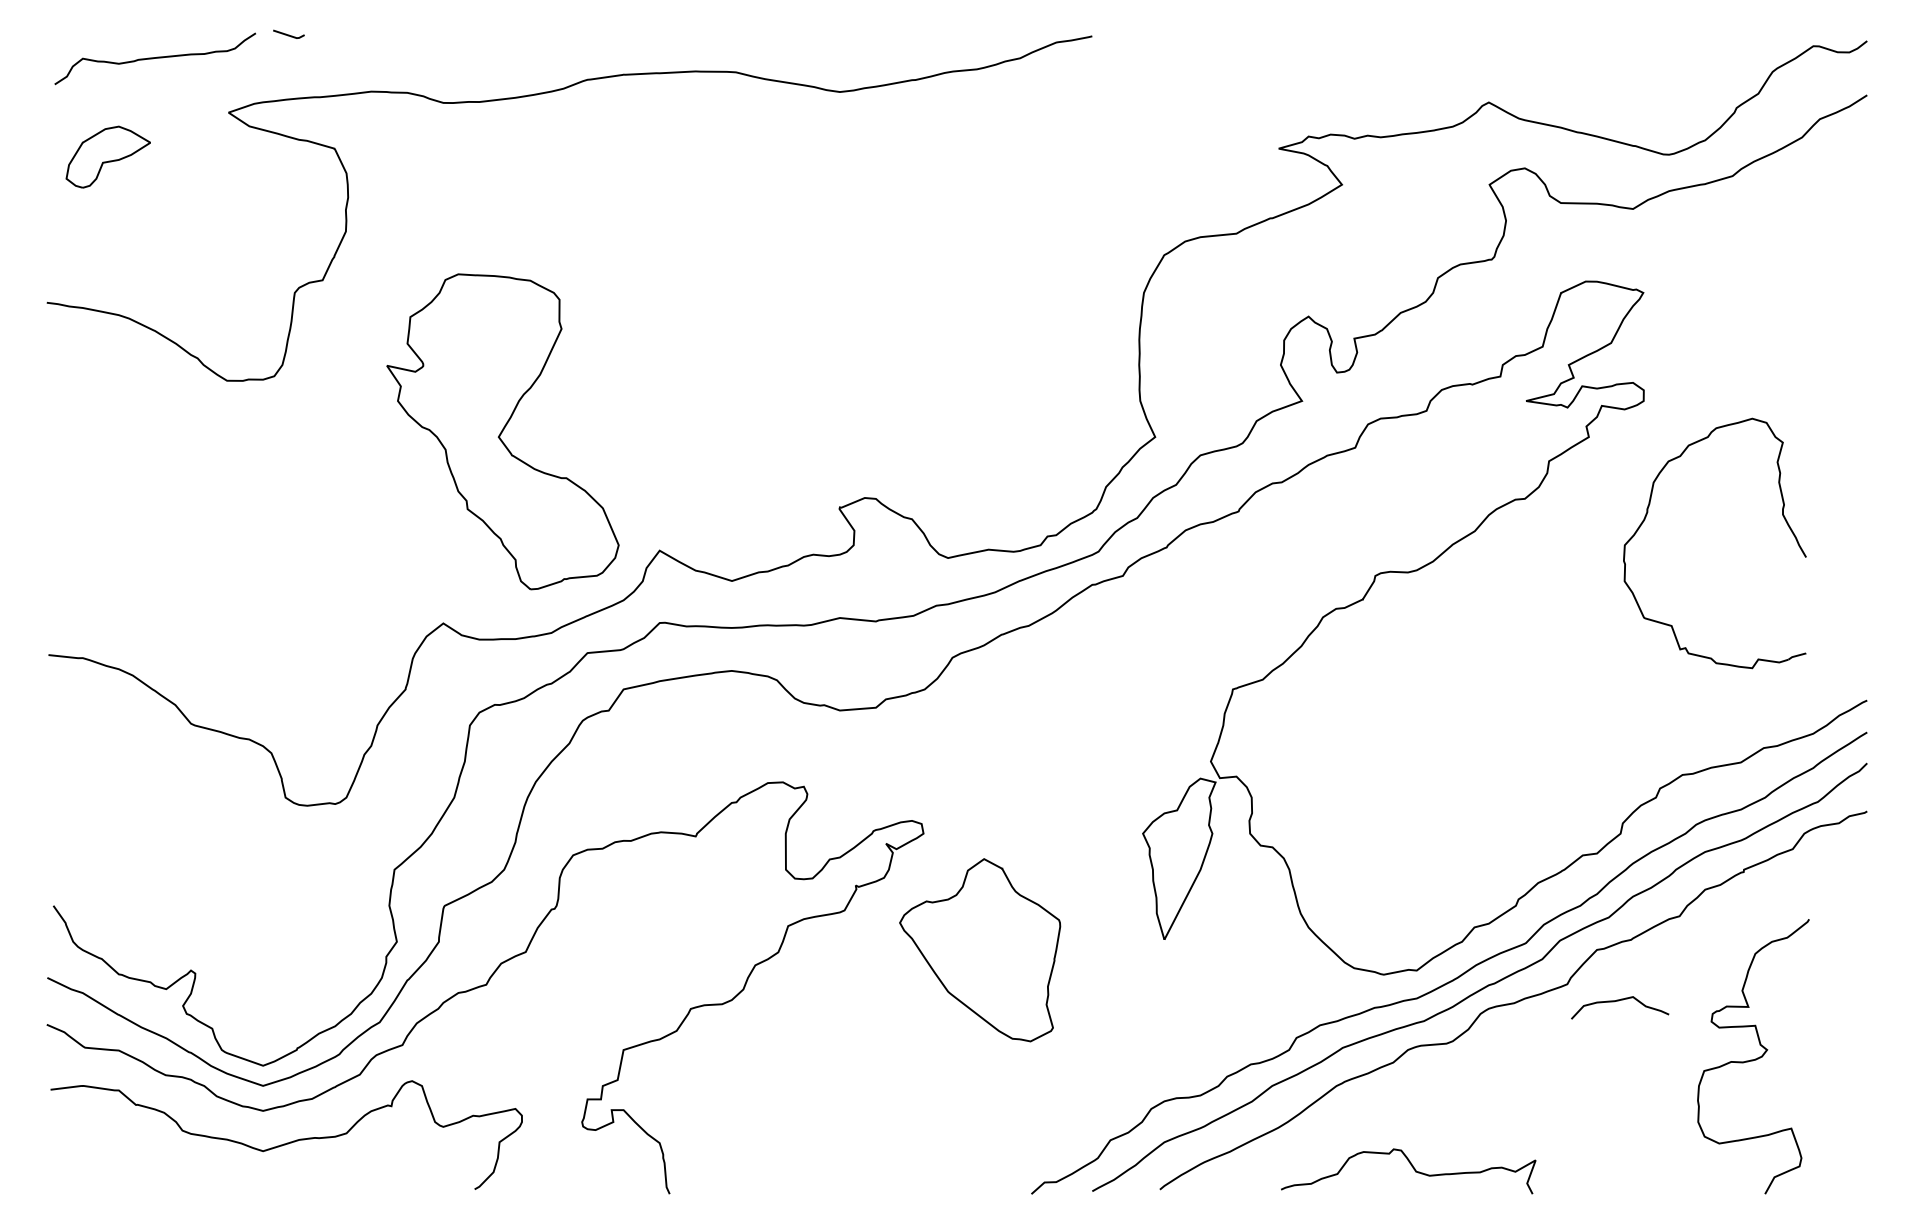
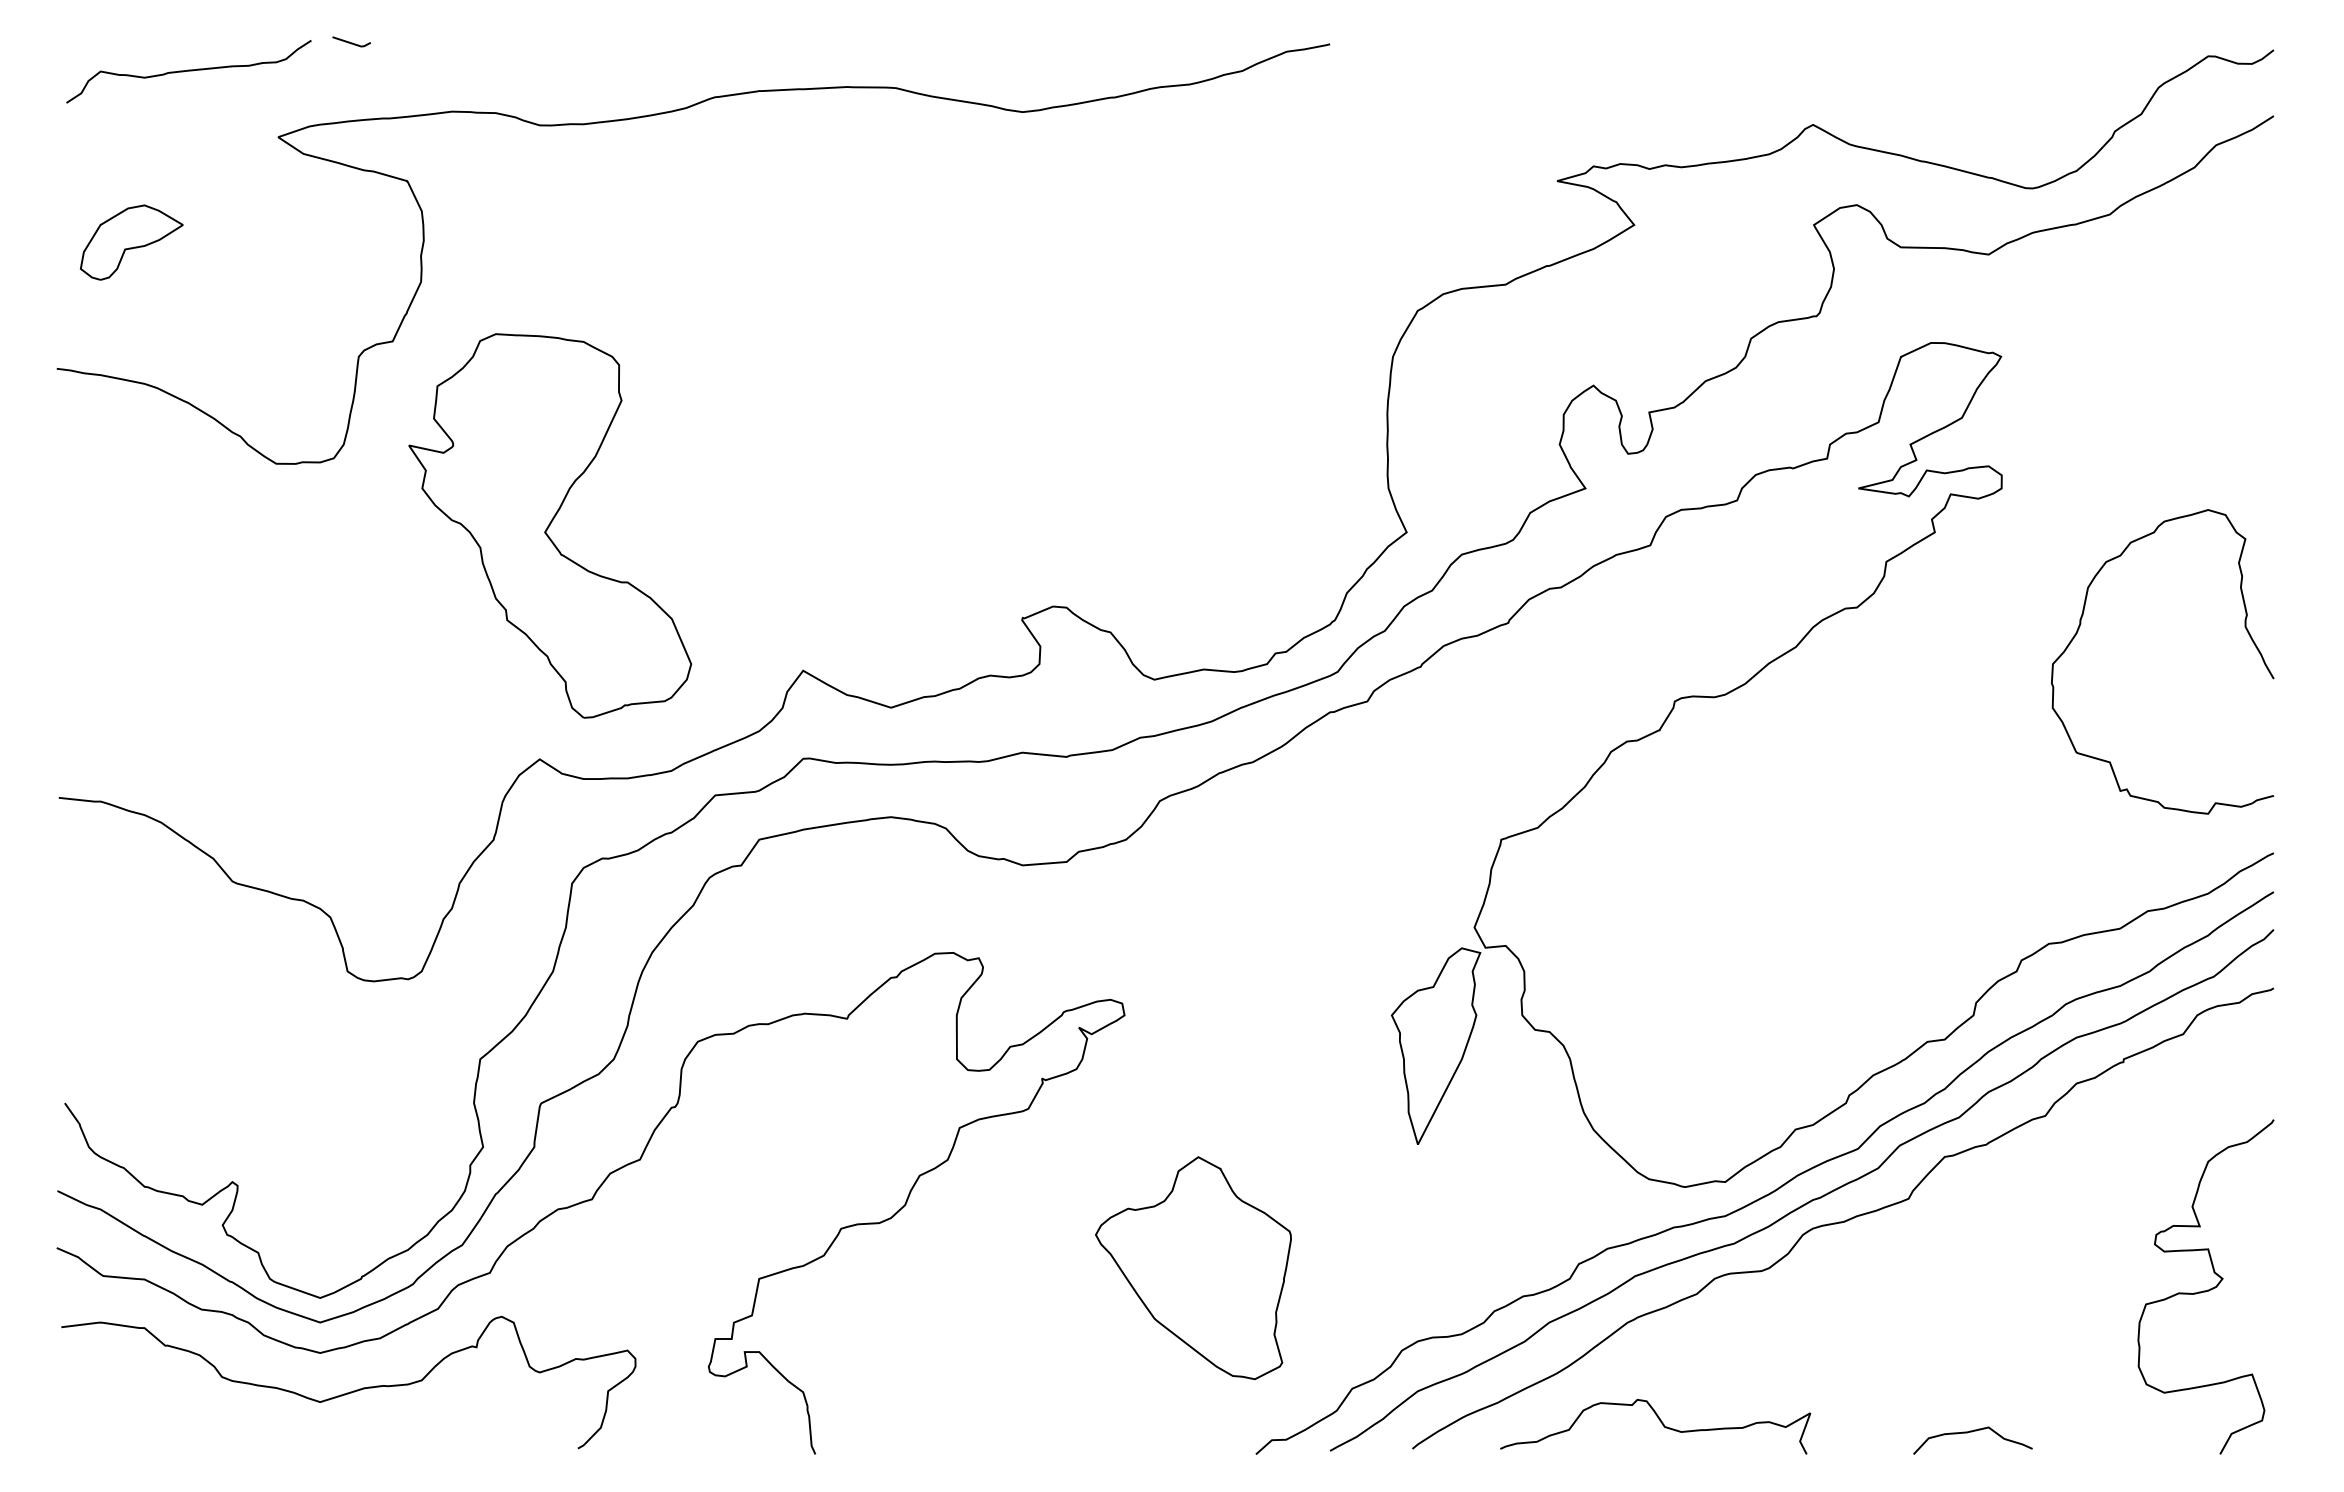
part: (107, 156) -> (130, 241), moved
part: (502, 431) -> (549, 525), moved
part: (1646, 517) -> (2079, 630), moved
part: (980, 950) -> (1193, 1268), moved
curve: (1619, 1001) -> (1972, 1432), moved
curve: (1755, 1058) -> (2208, 1289), moved
curve: (1413, 1169) -> (1661, 1424), moved

